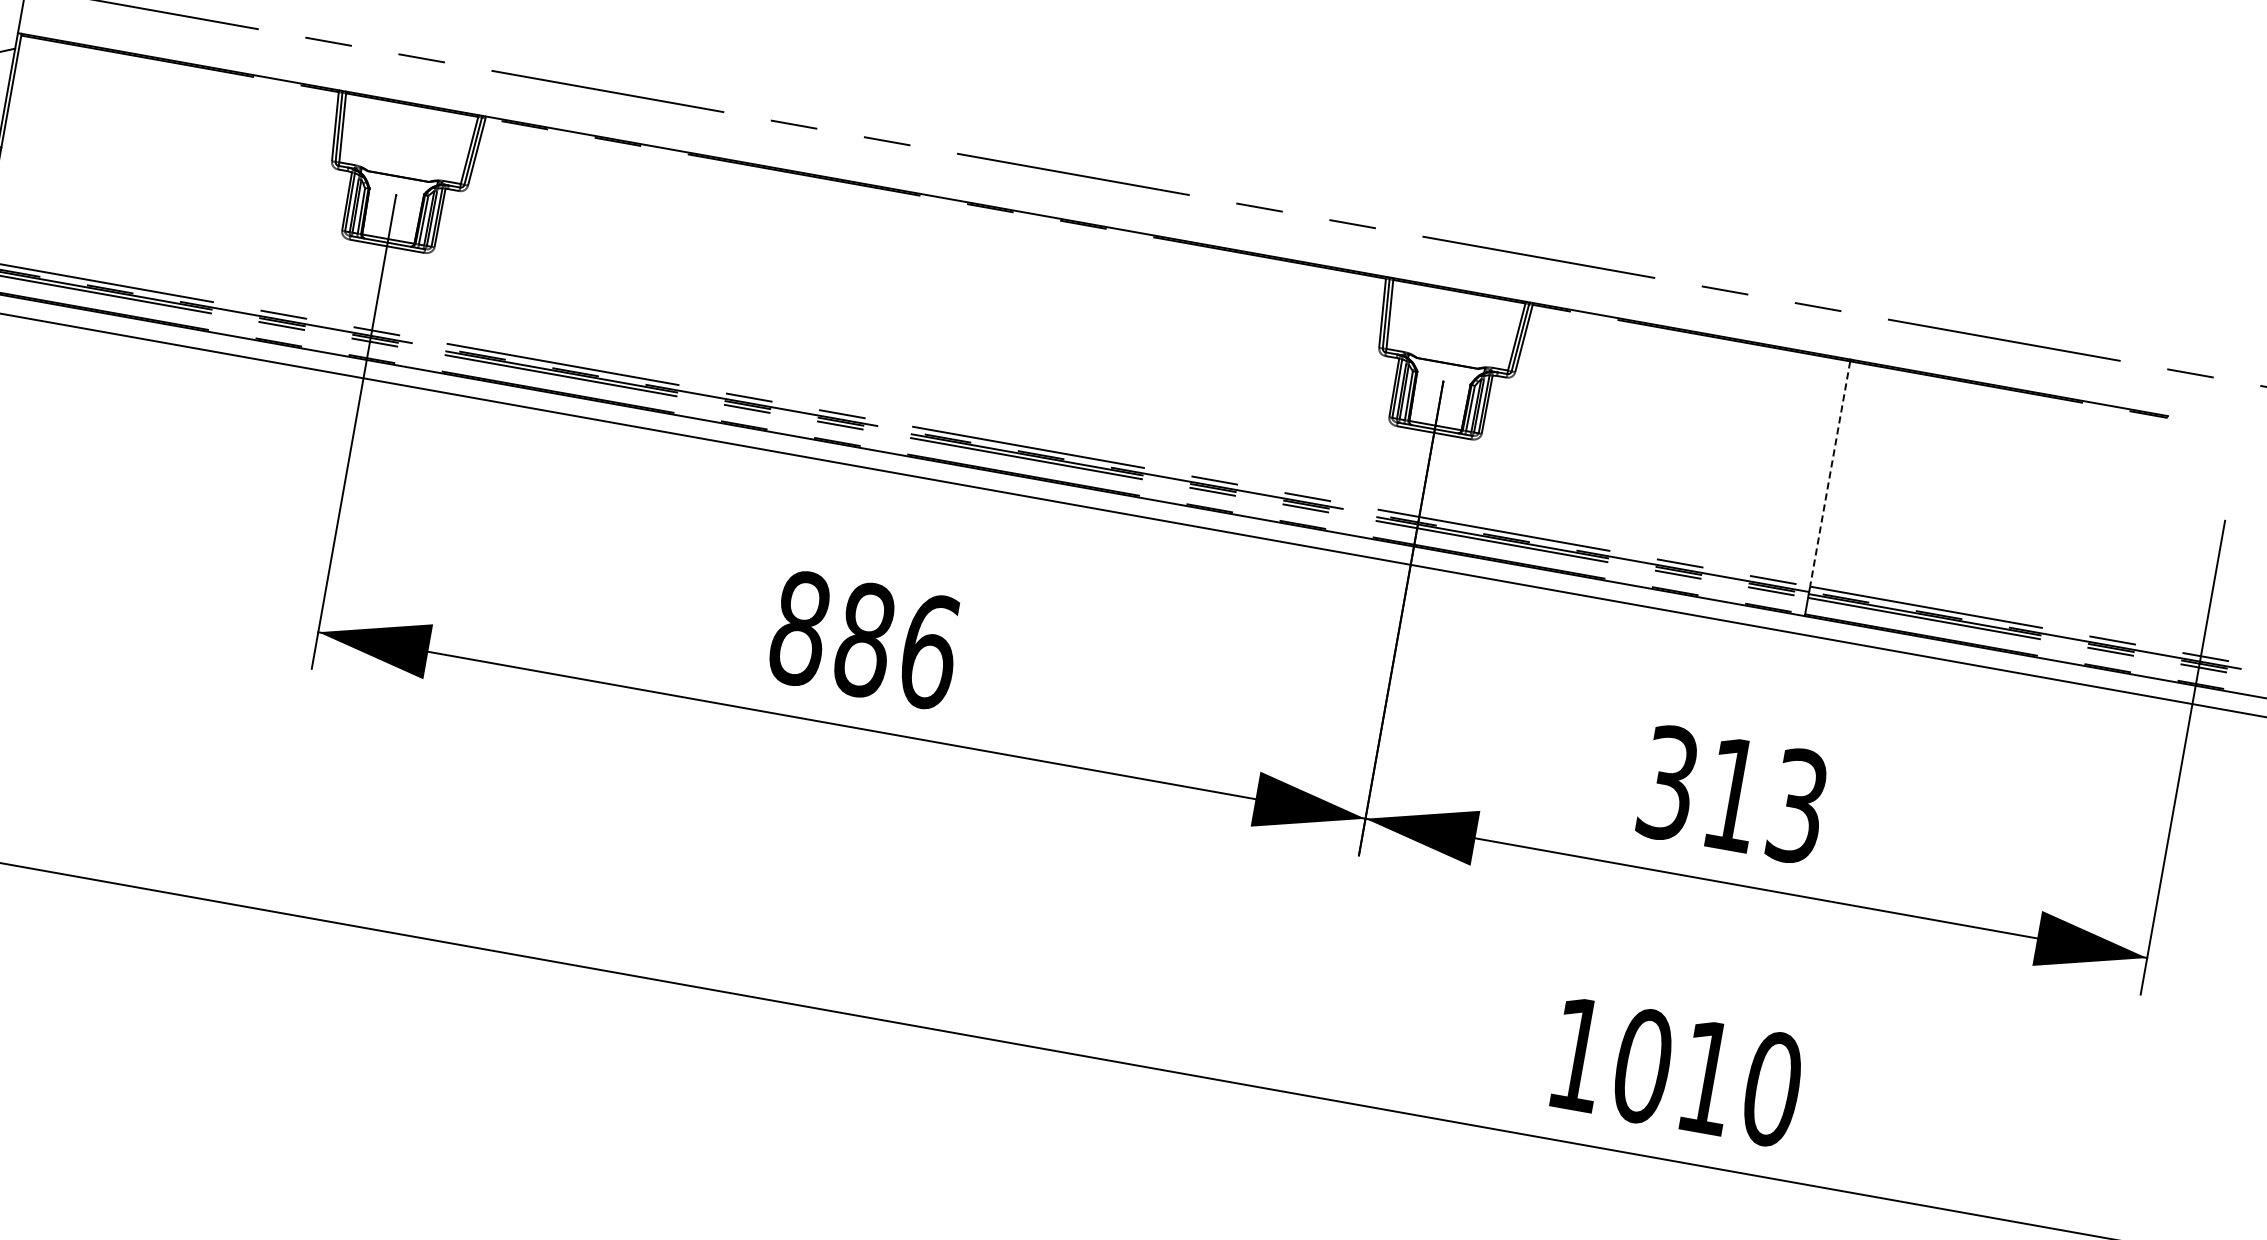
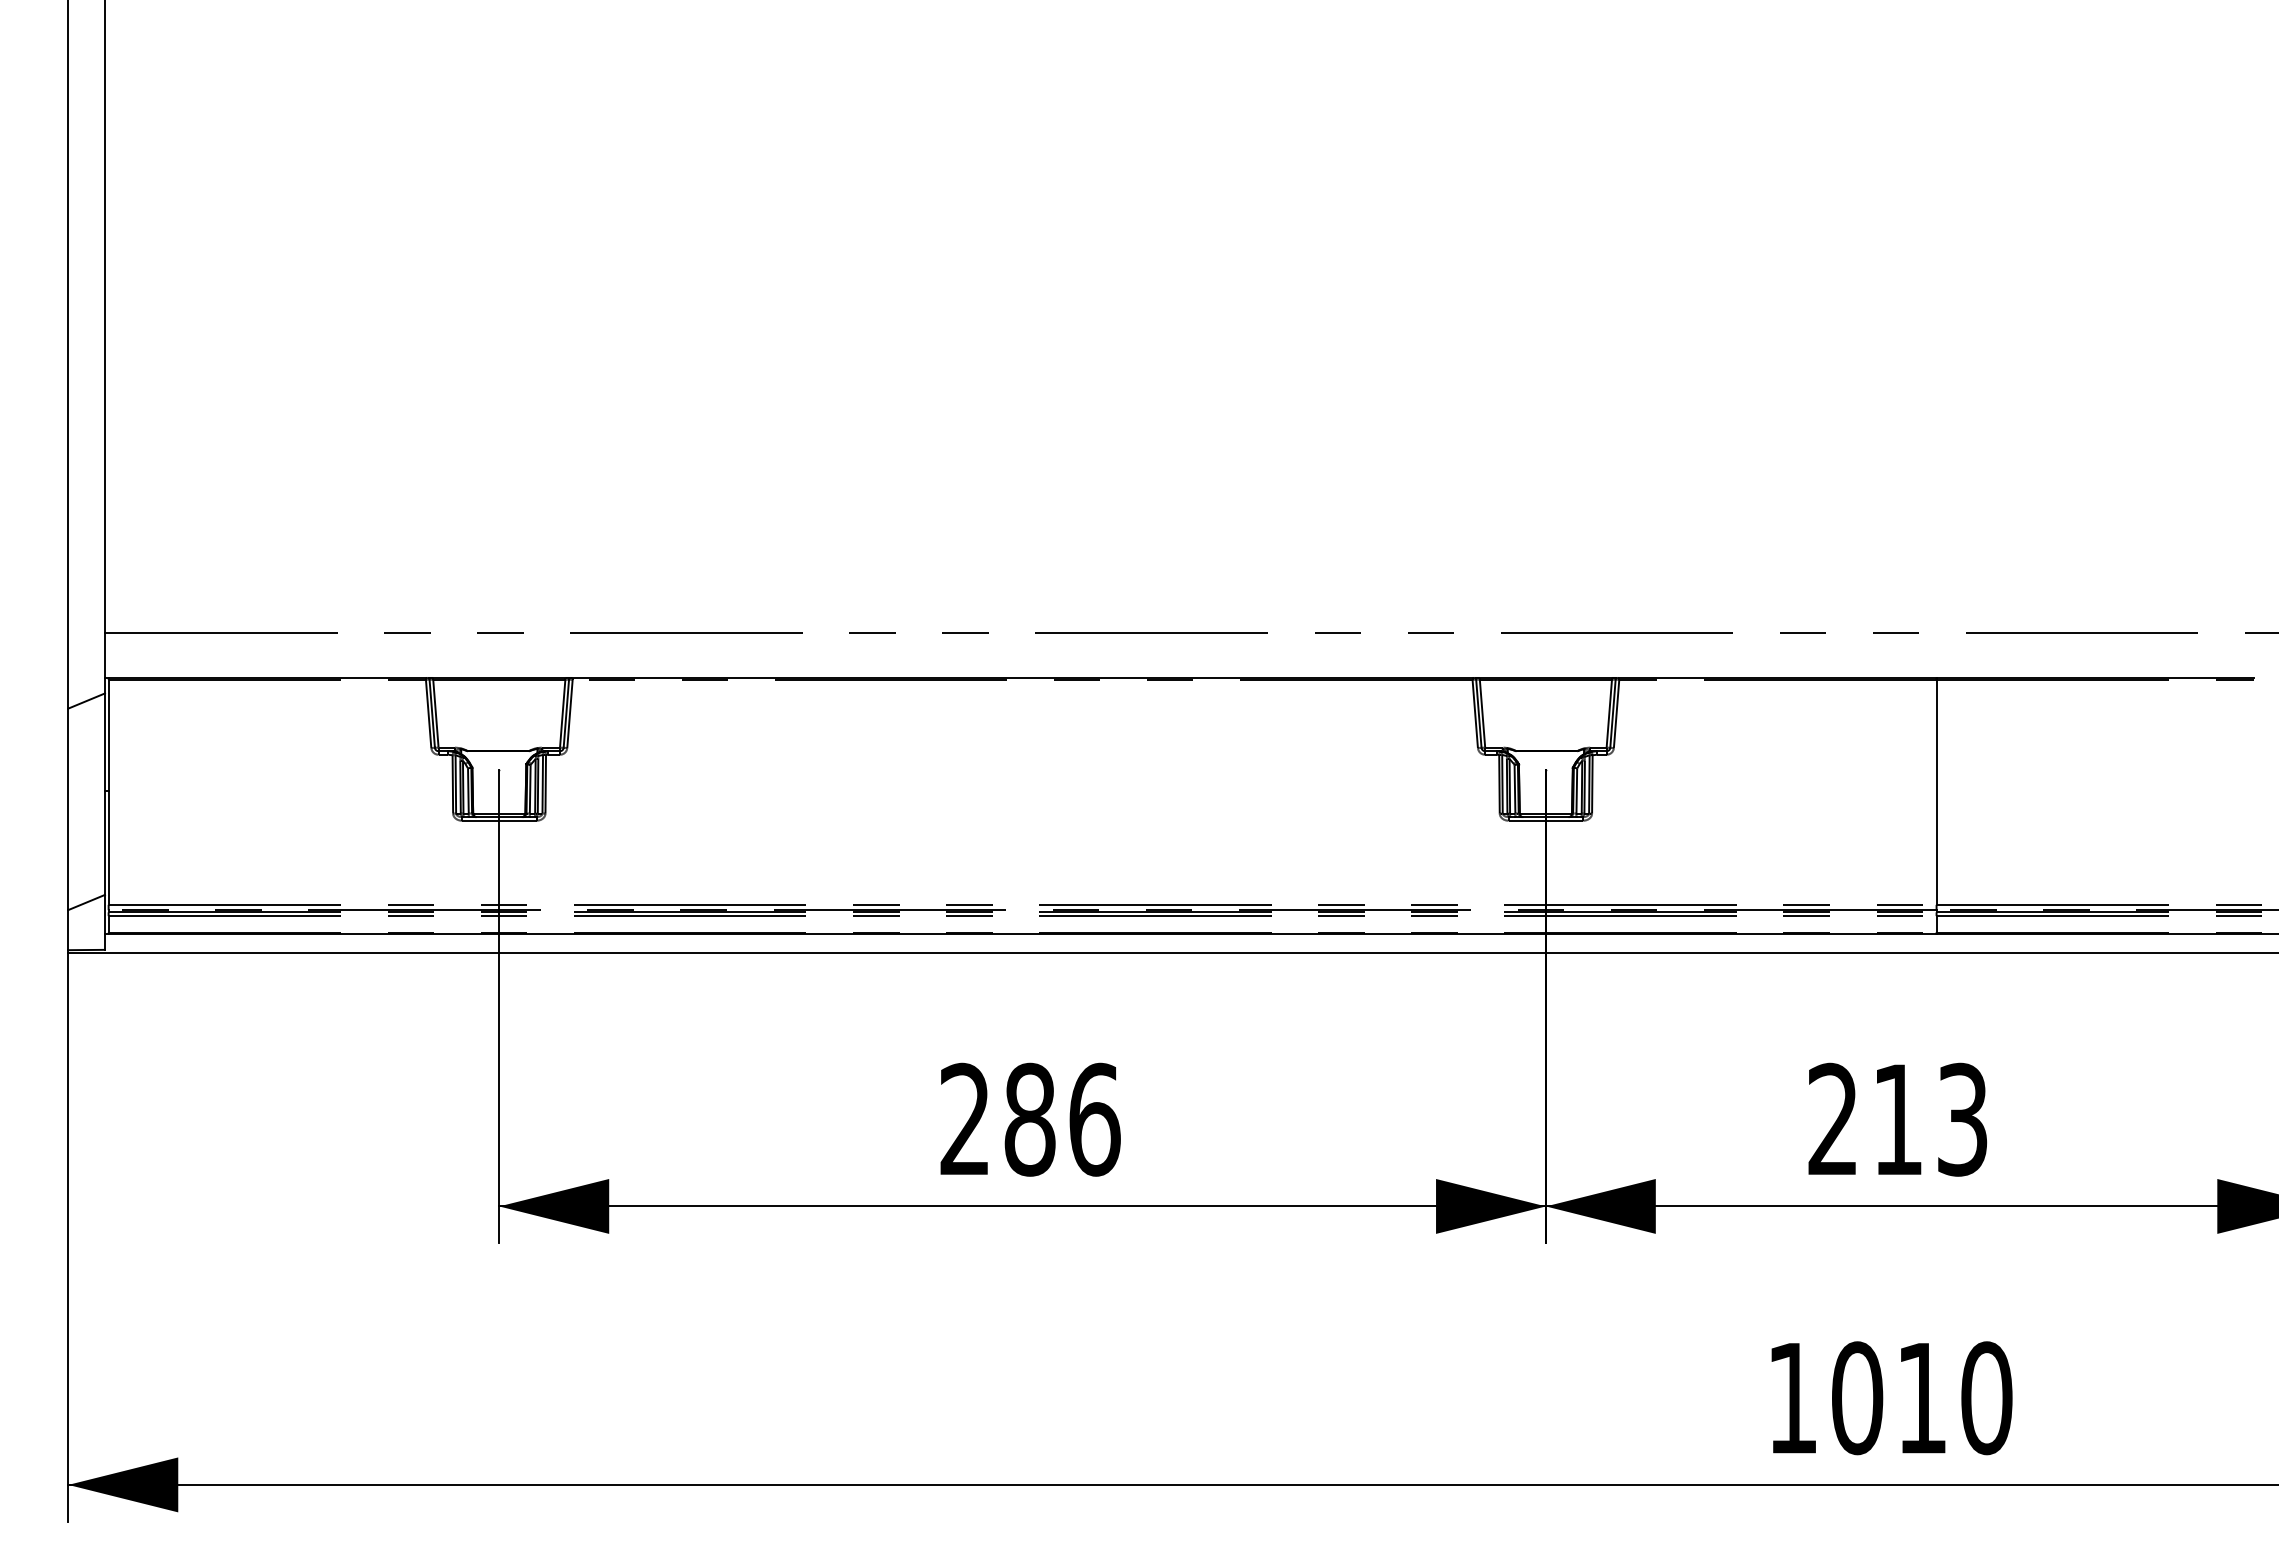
line: (1830, 474) -> (1936, 792), dashed -> solid
text: (800, 628) -> (965, 1119), 886 -> 286
text: (1667, 782) -> (1832, 1119), 313 -> 213

